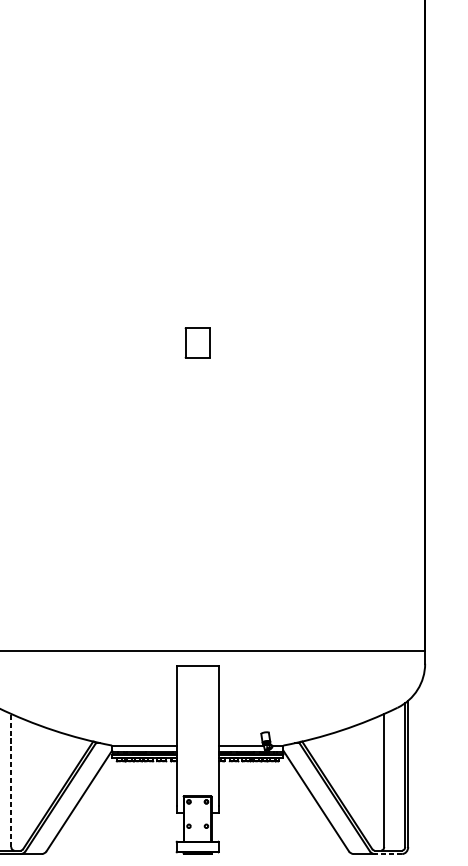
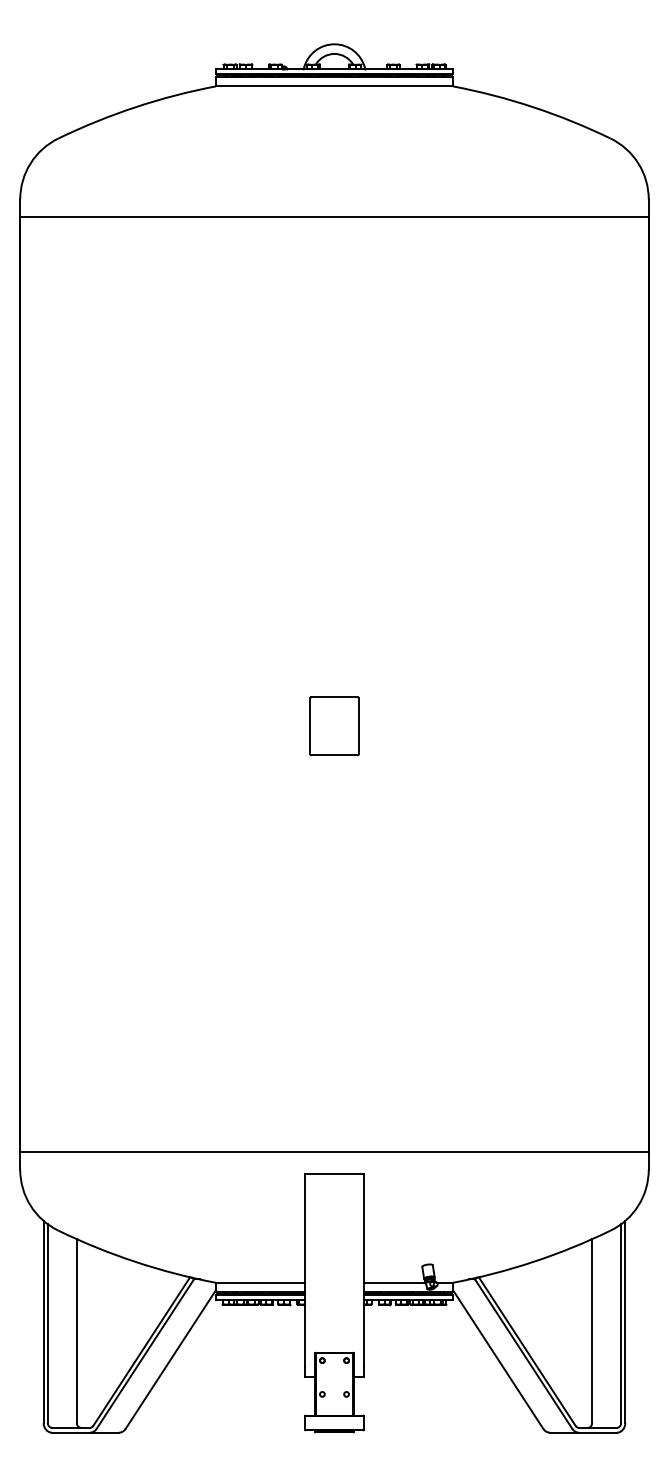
part: (197, 342) -> (334, 726), size x1.43
line: (11, 780) -> (76, 1331), dashed -> solid
line: (388, 853) -> (597, 1432), dashed -> solid

